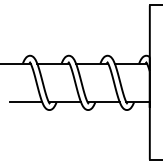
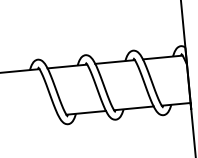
line: (26, 102) -> (38, 117), removed

